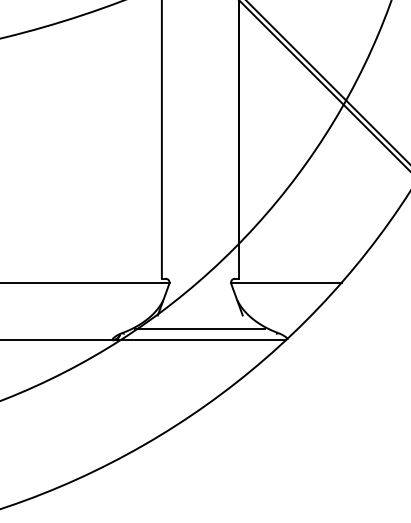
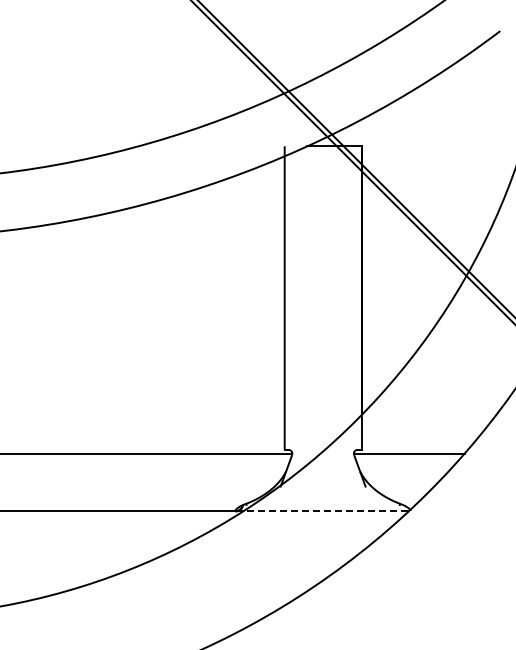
line: (200, 328) -> (323, 499), removed
line: (200, 340) -> (323, 511), solid -> dashed

